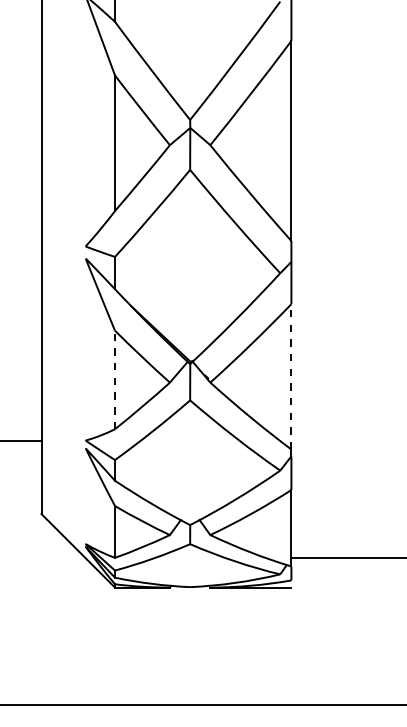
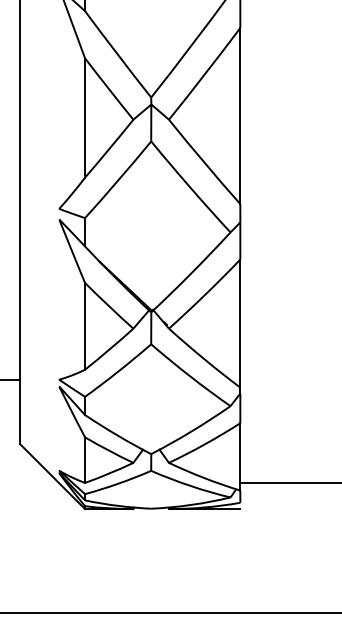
line: (291, 376) -> (240, 323), dashed -> solid
line: (115, 379) -> (85, 325), dashed -> solid

